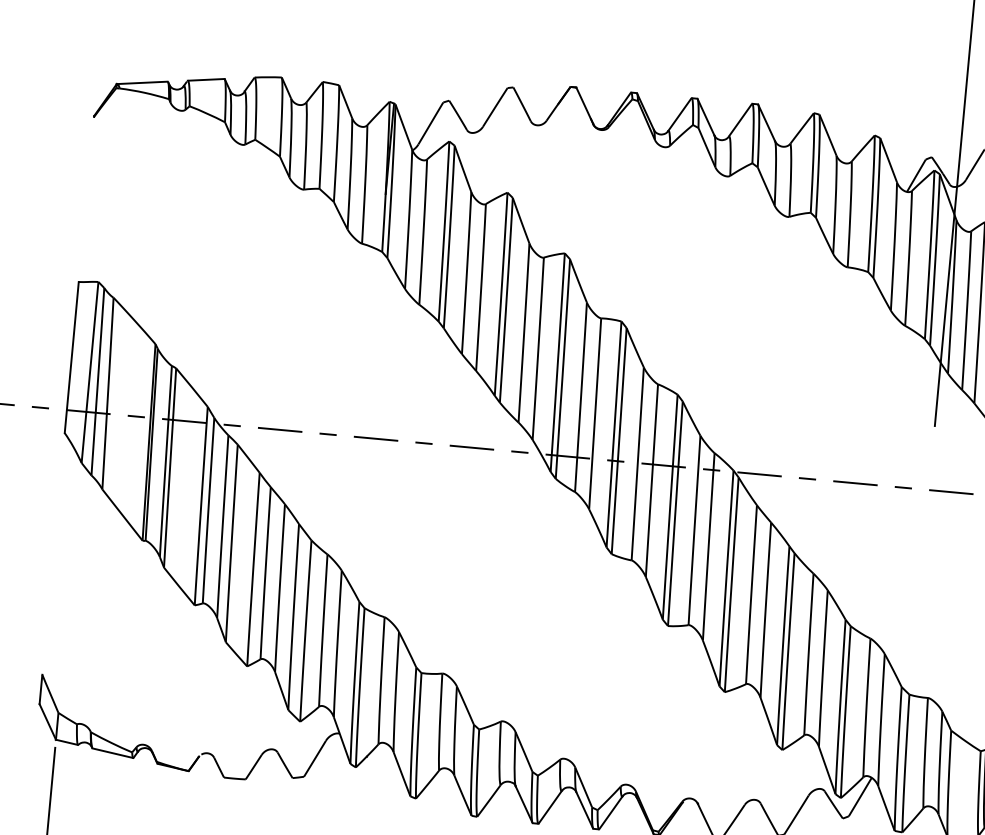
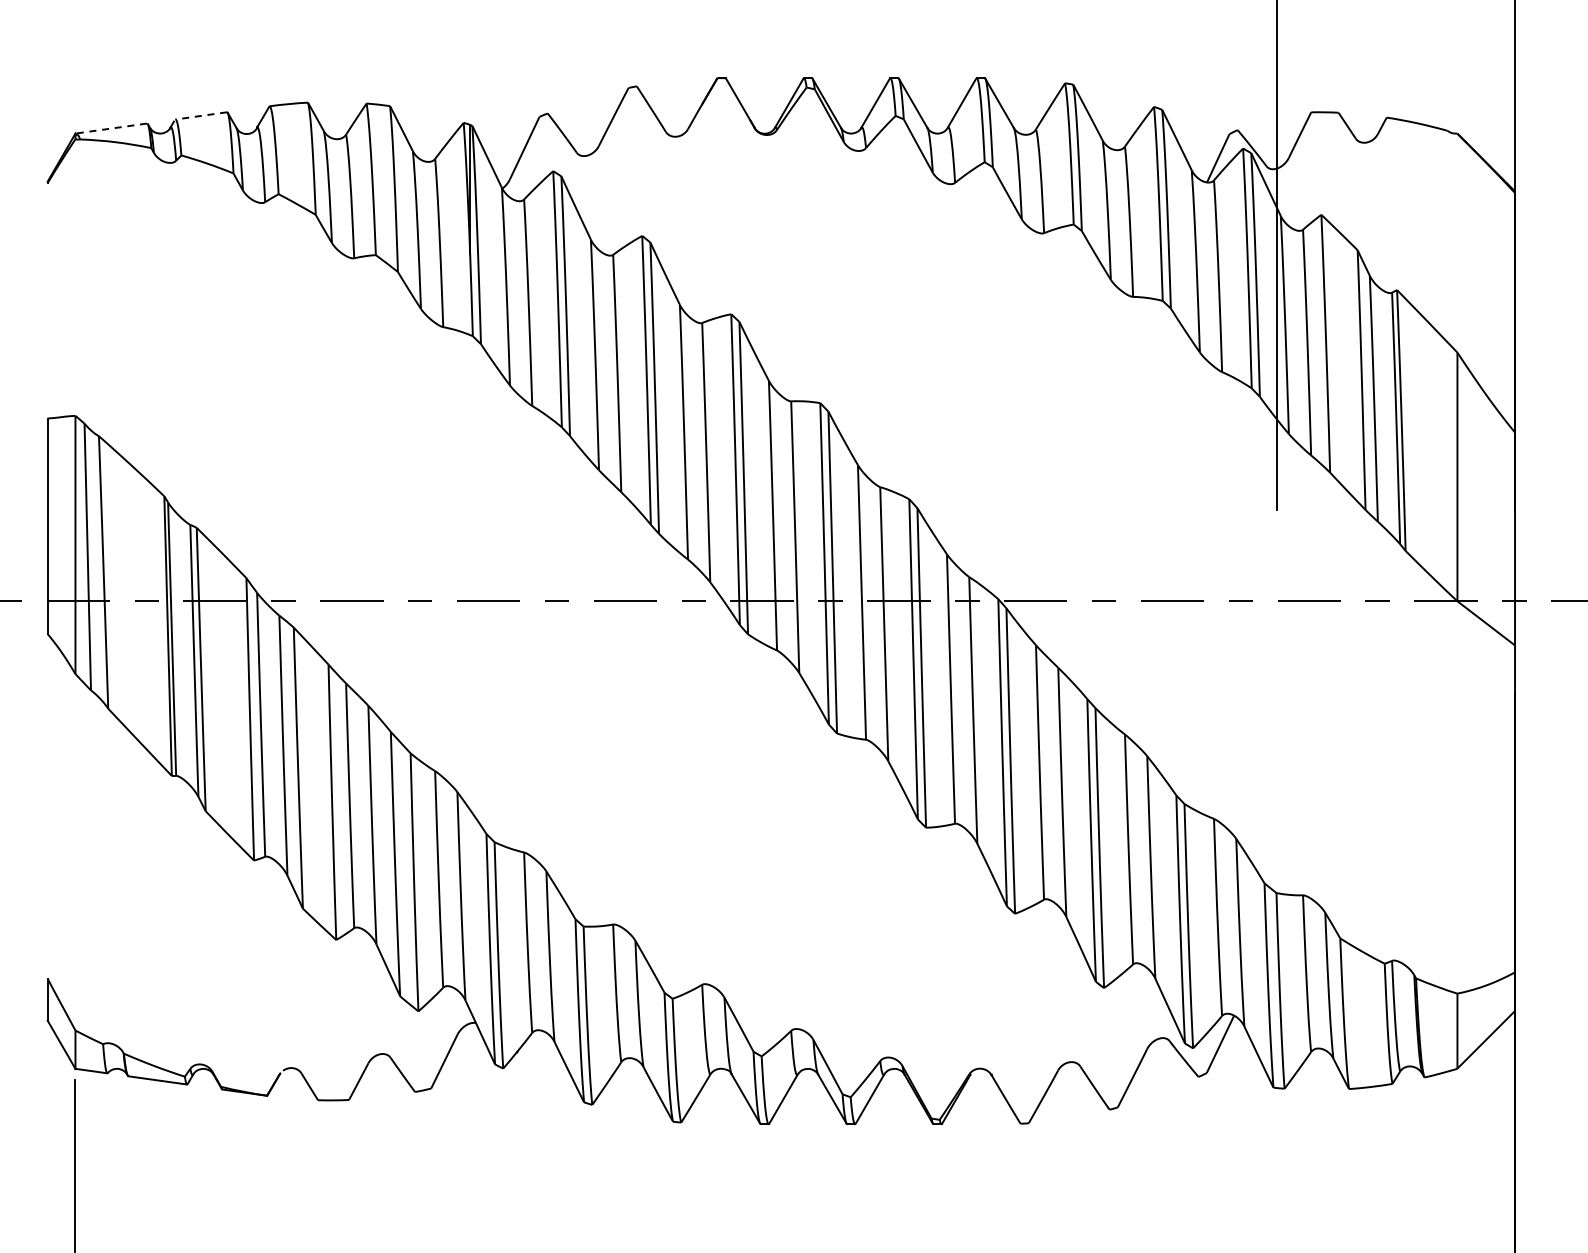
line: (205, 79) -> (200, 115), solid -> dashed
line: (141, 82) -> (110, 128), solid -> dashed

